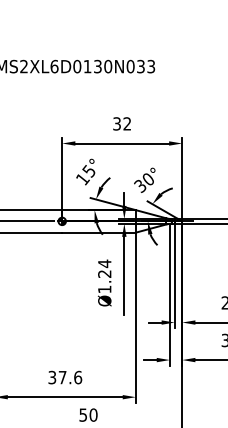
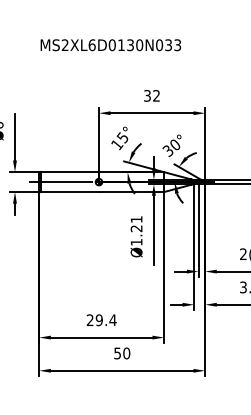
text: (104, 263) -> (136, 219), Ø1.24 -> Ø1.21
text: (65, 377) -> (101, 320), 37.6 -> 29.4

